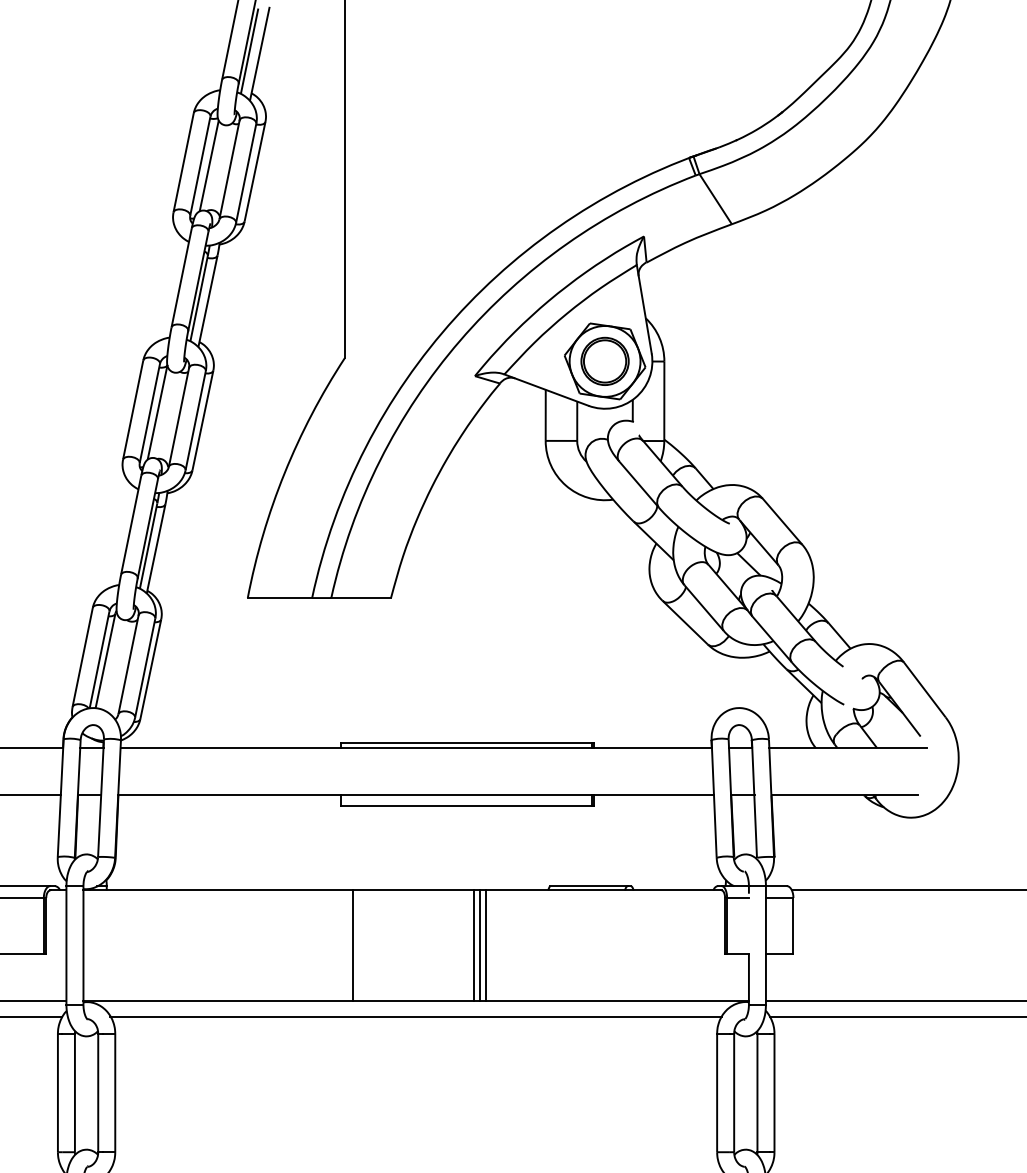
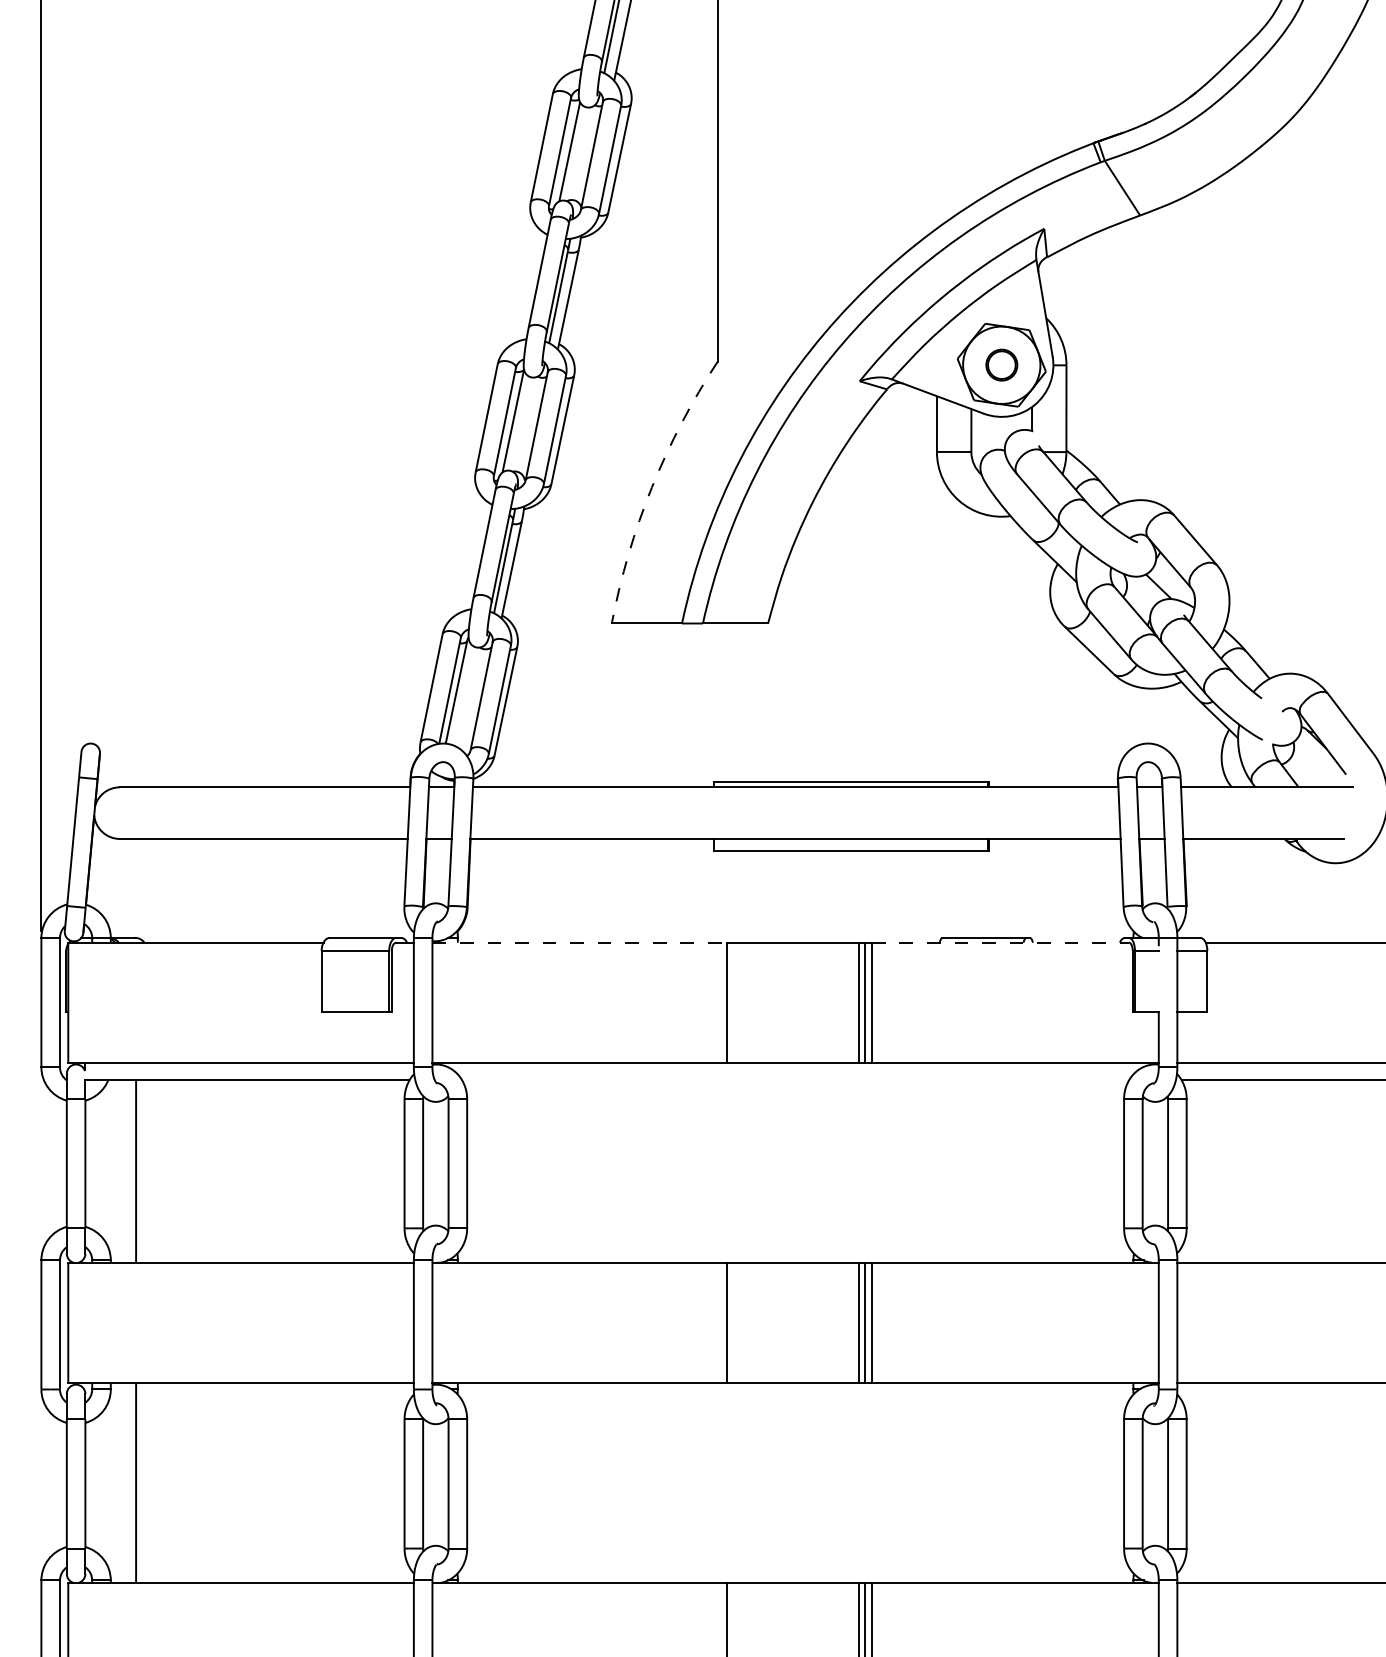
part: (604, 360) -> (1001, 364), size x0.6
arc: (284, 473) -> (651, 487), solid -> dashed
line: (219, 890) -> (580, 942), solid -> dashed
line: (603, 890) -> (1000, 942), solid -> dashed
line: (416, 1016) -> (795, 1080), removed

